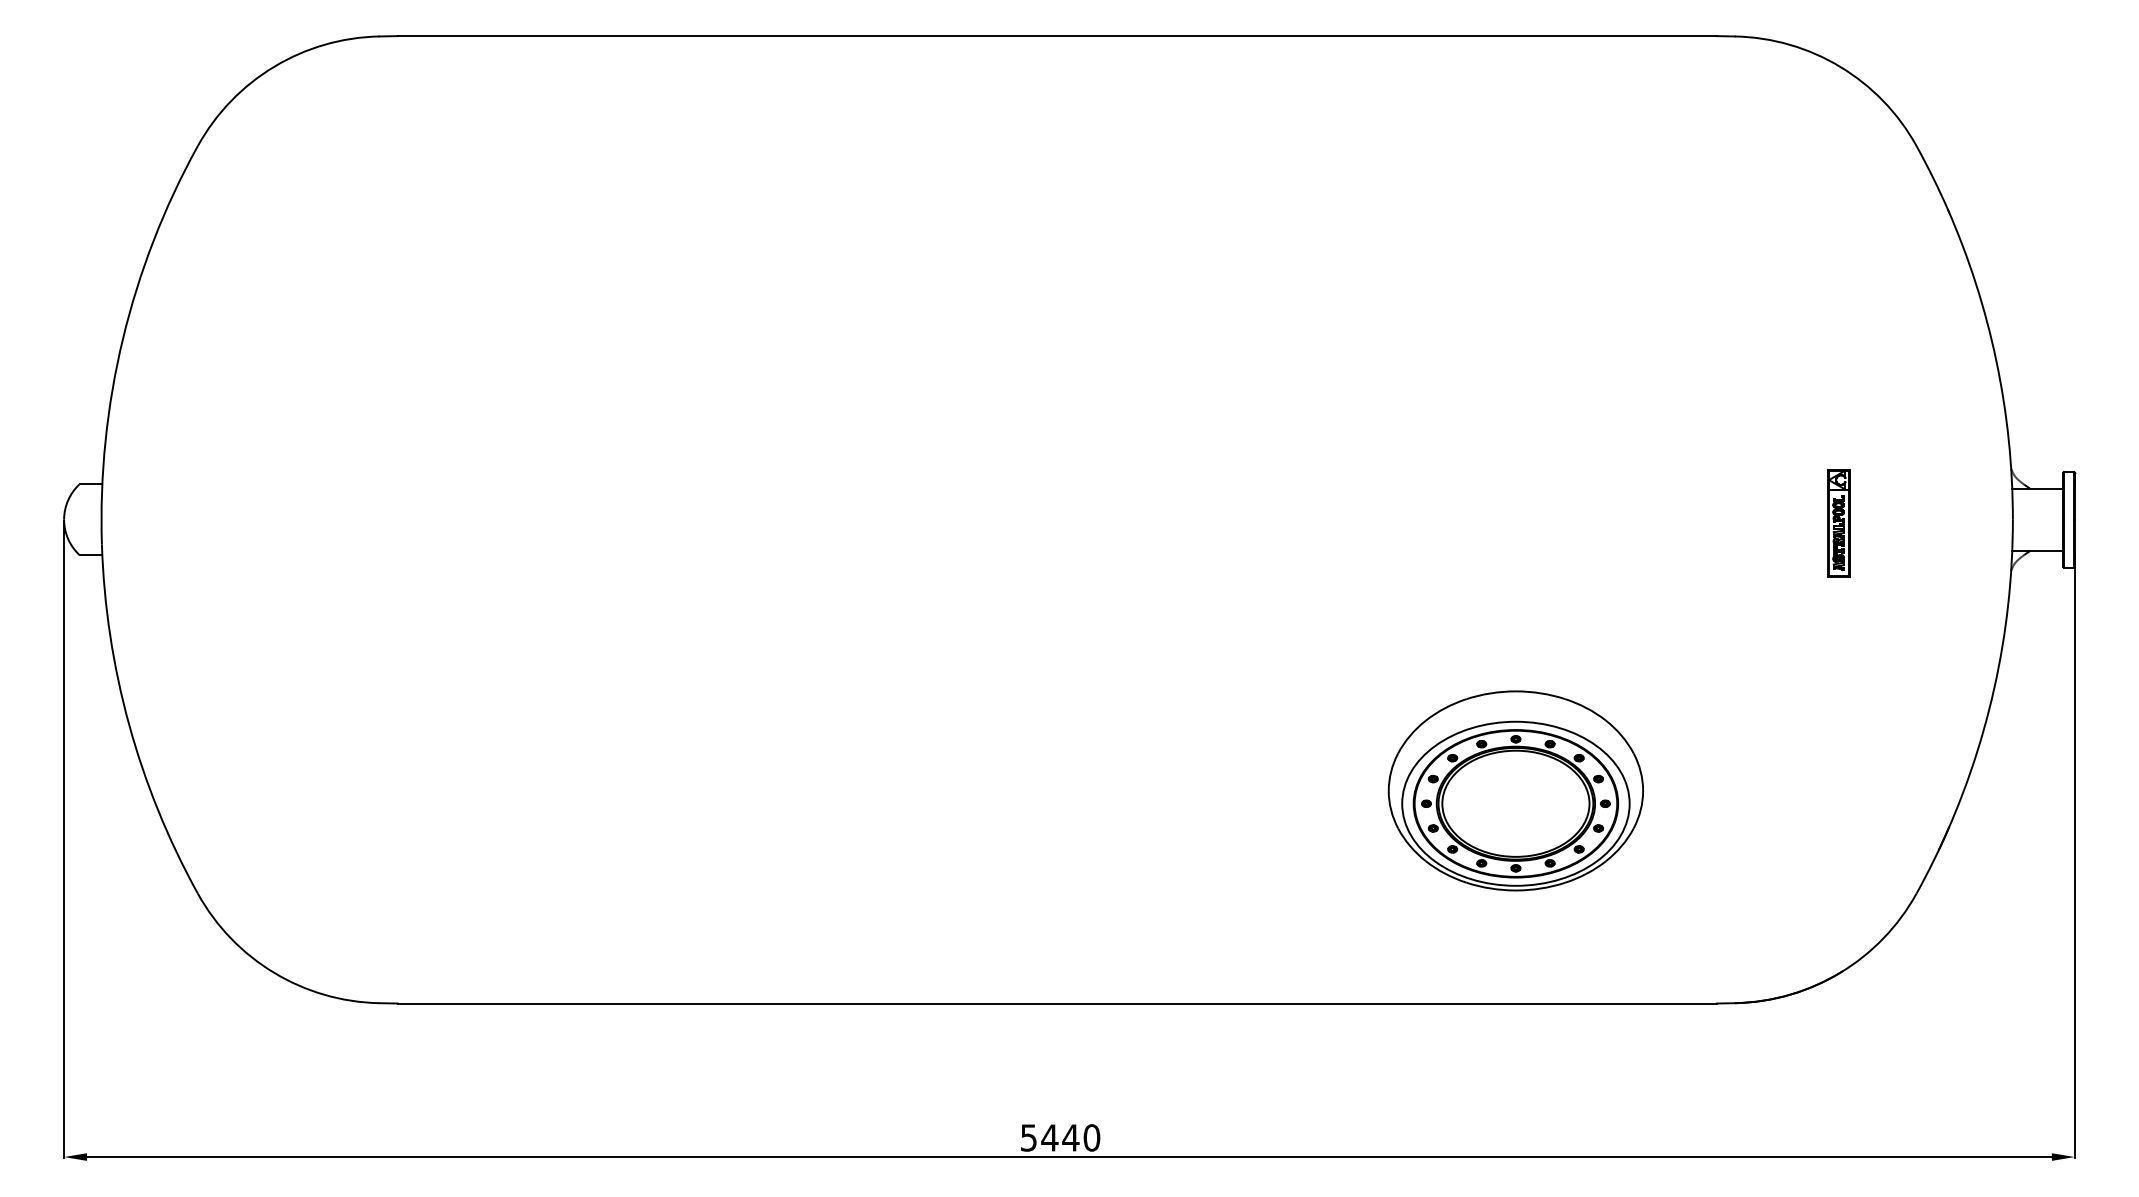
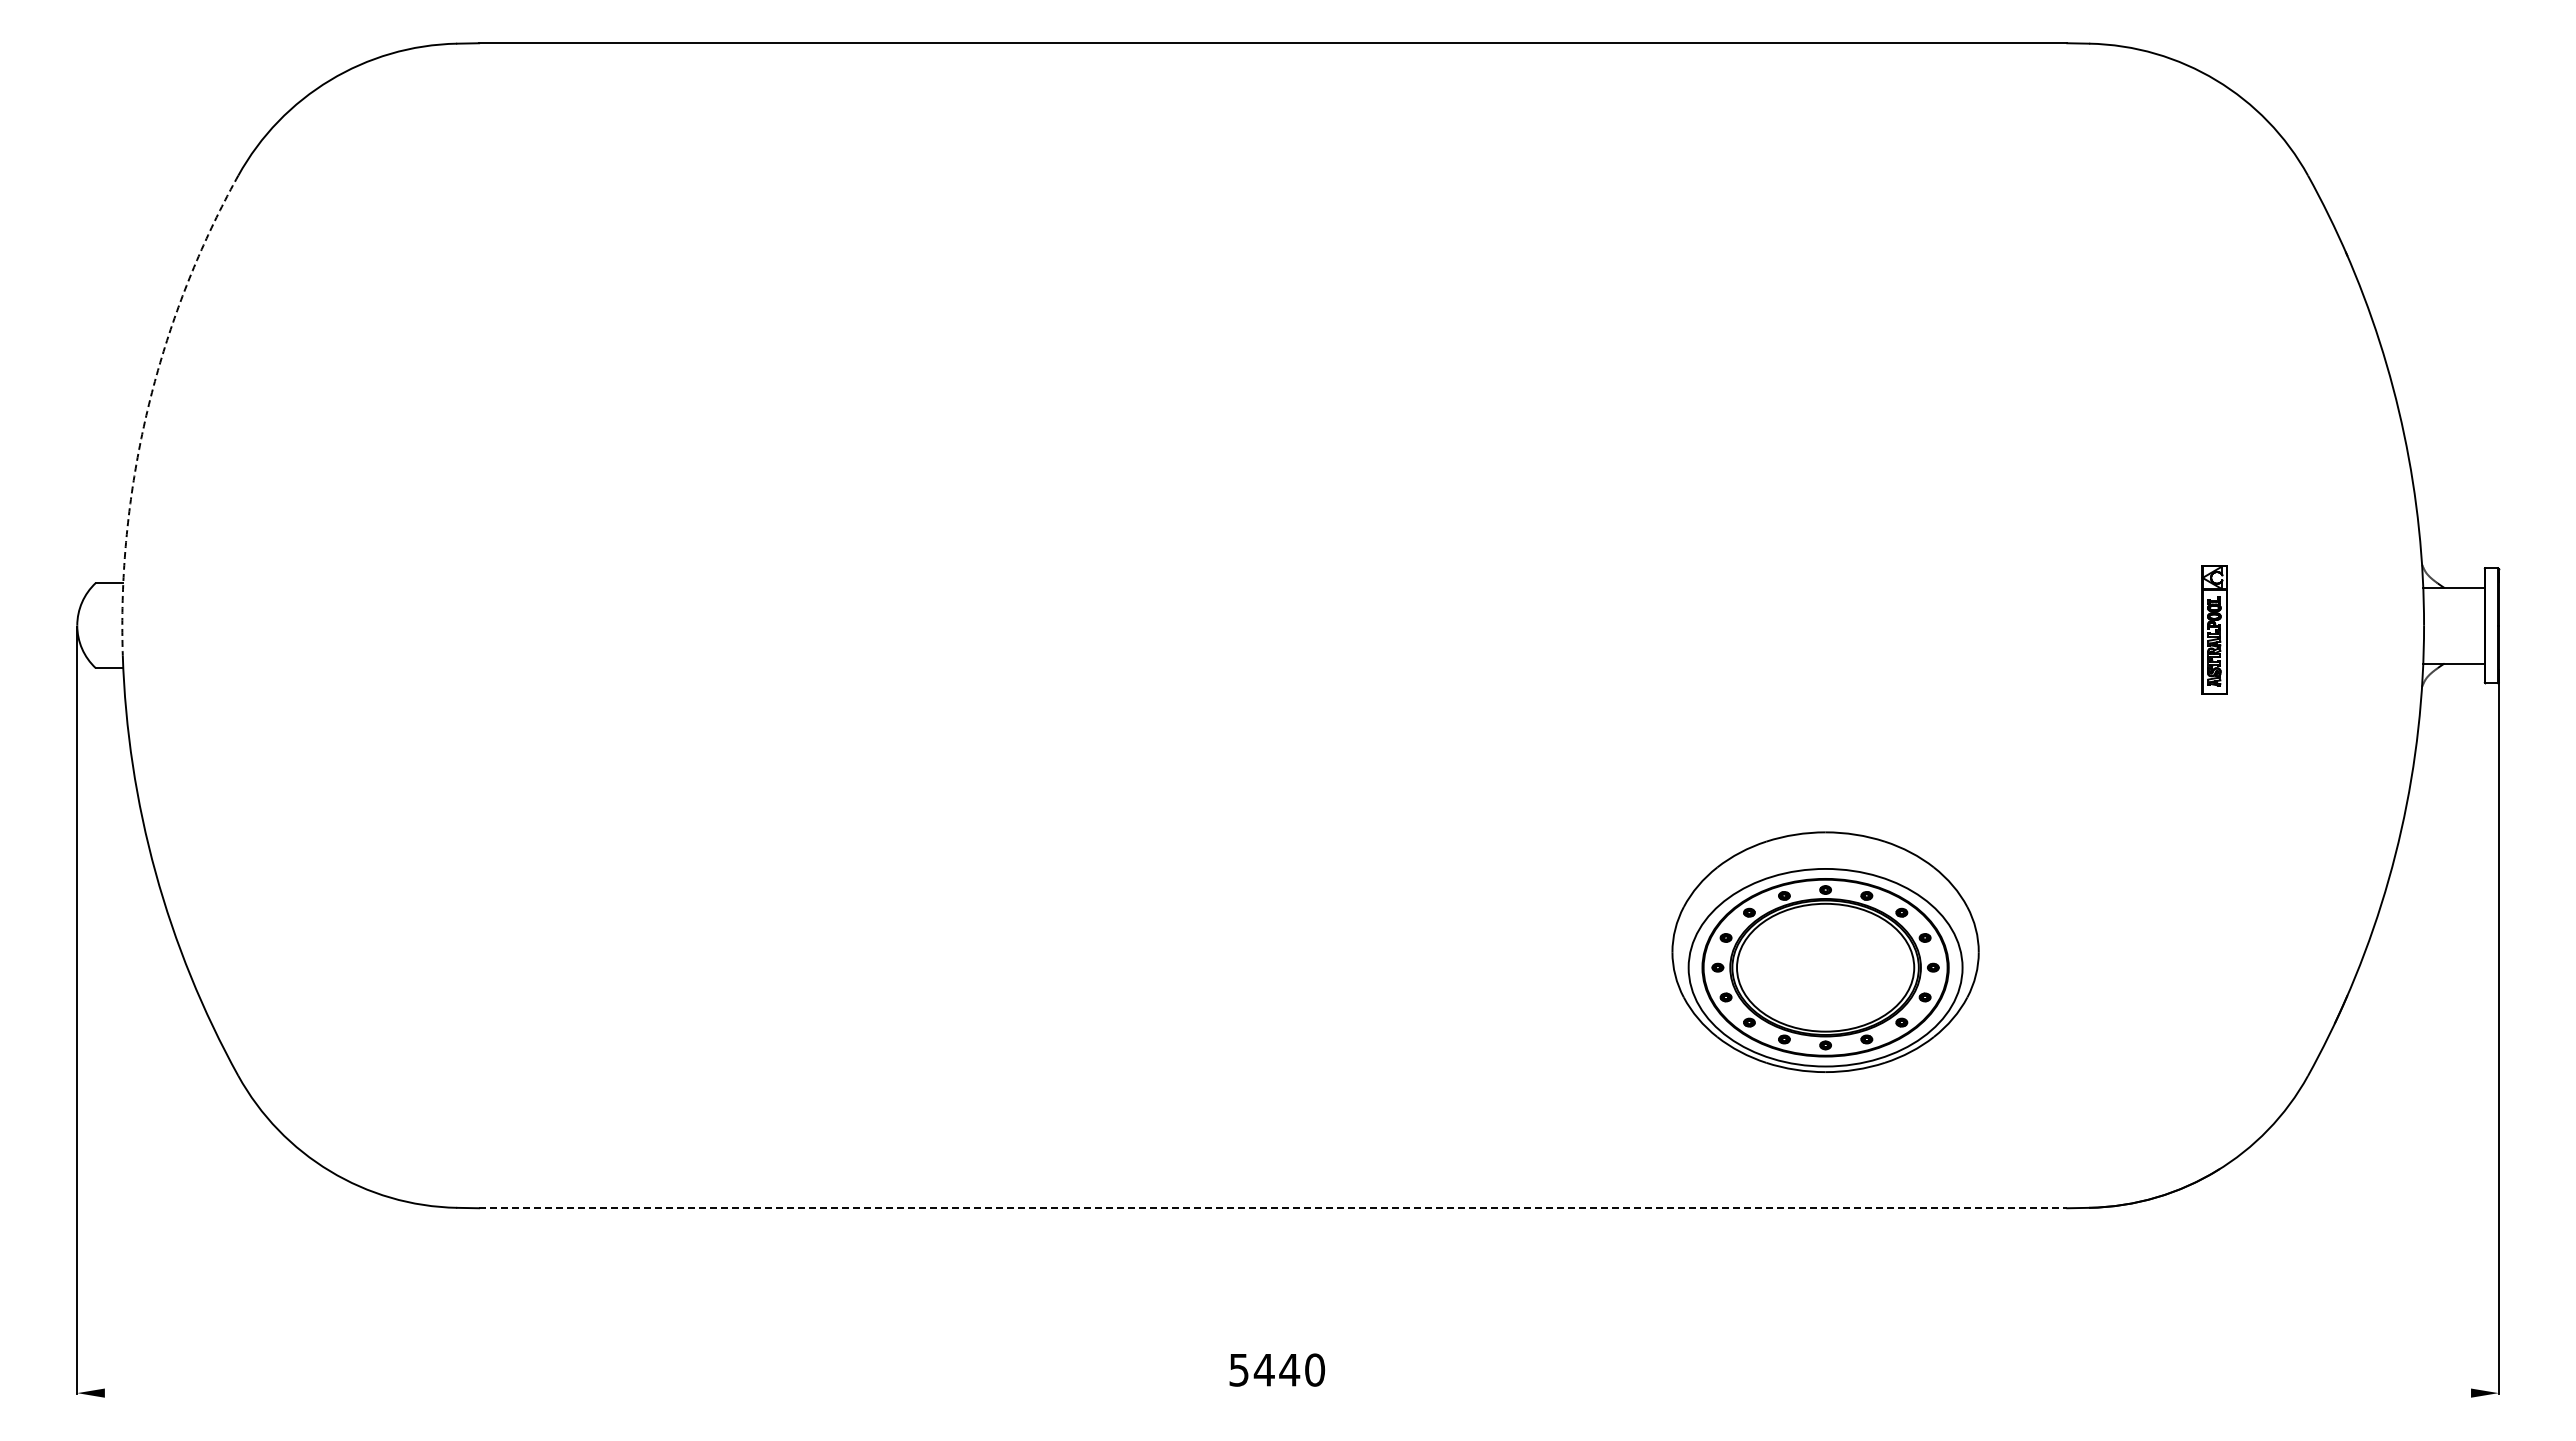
arc: (123, 338) -> (148, 407), solid -> dashed
line: (1057, 1003) -> (1273, 1208), solid -> dashed
line: (1069, 1157) -> (1287, 1393), removed

